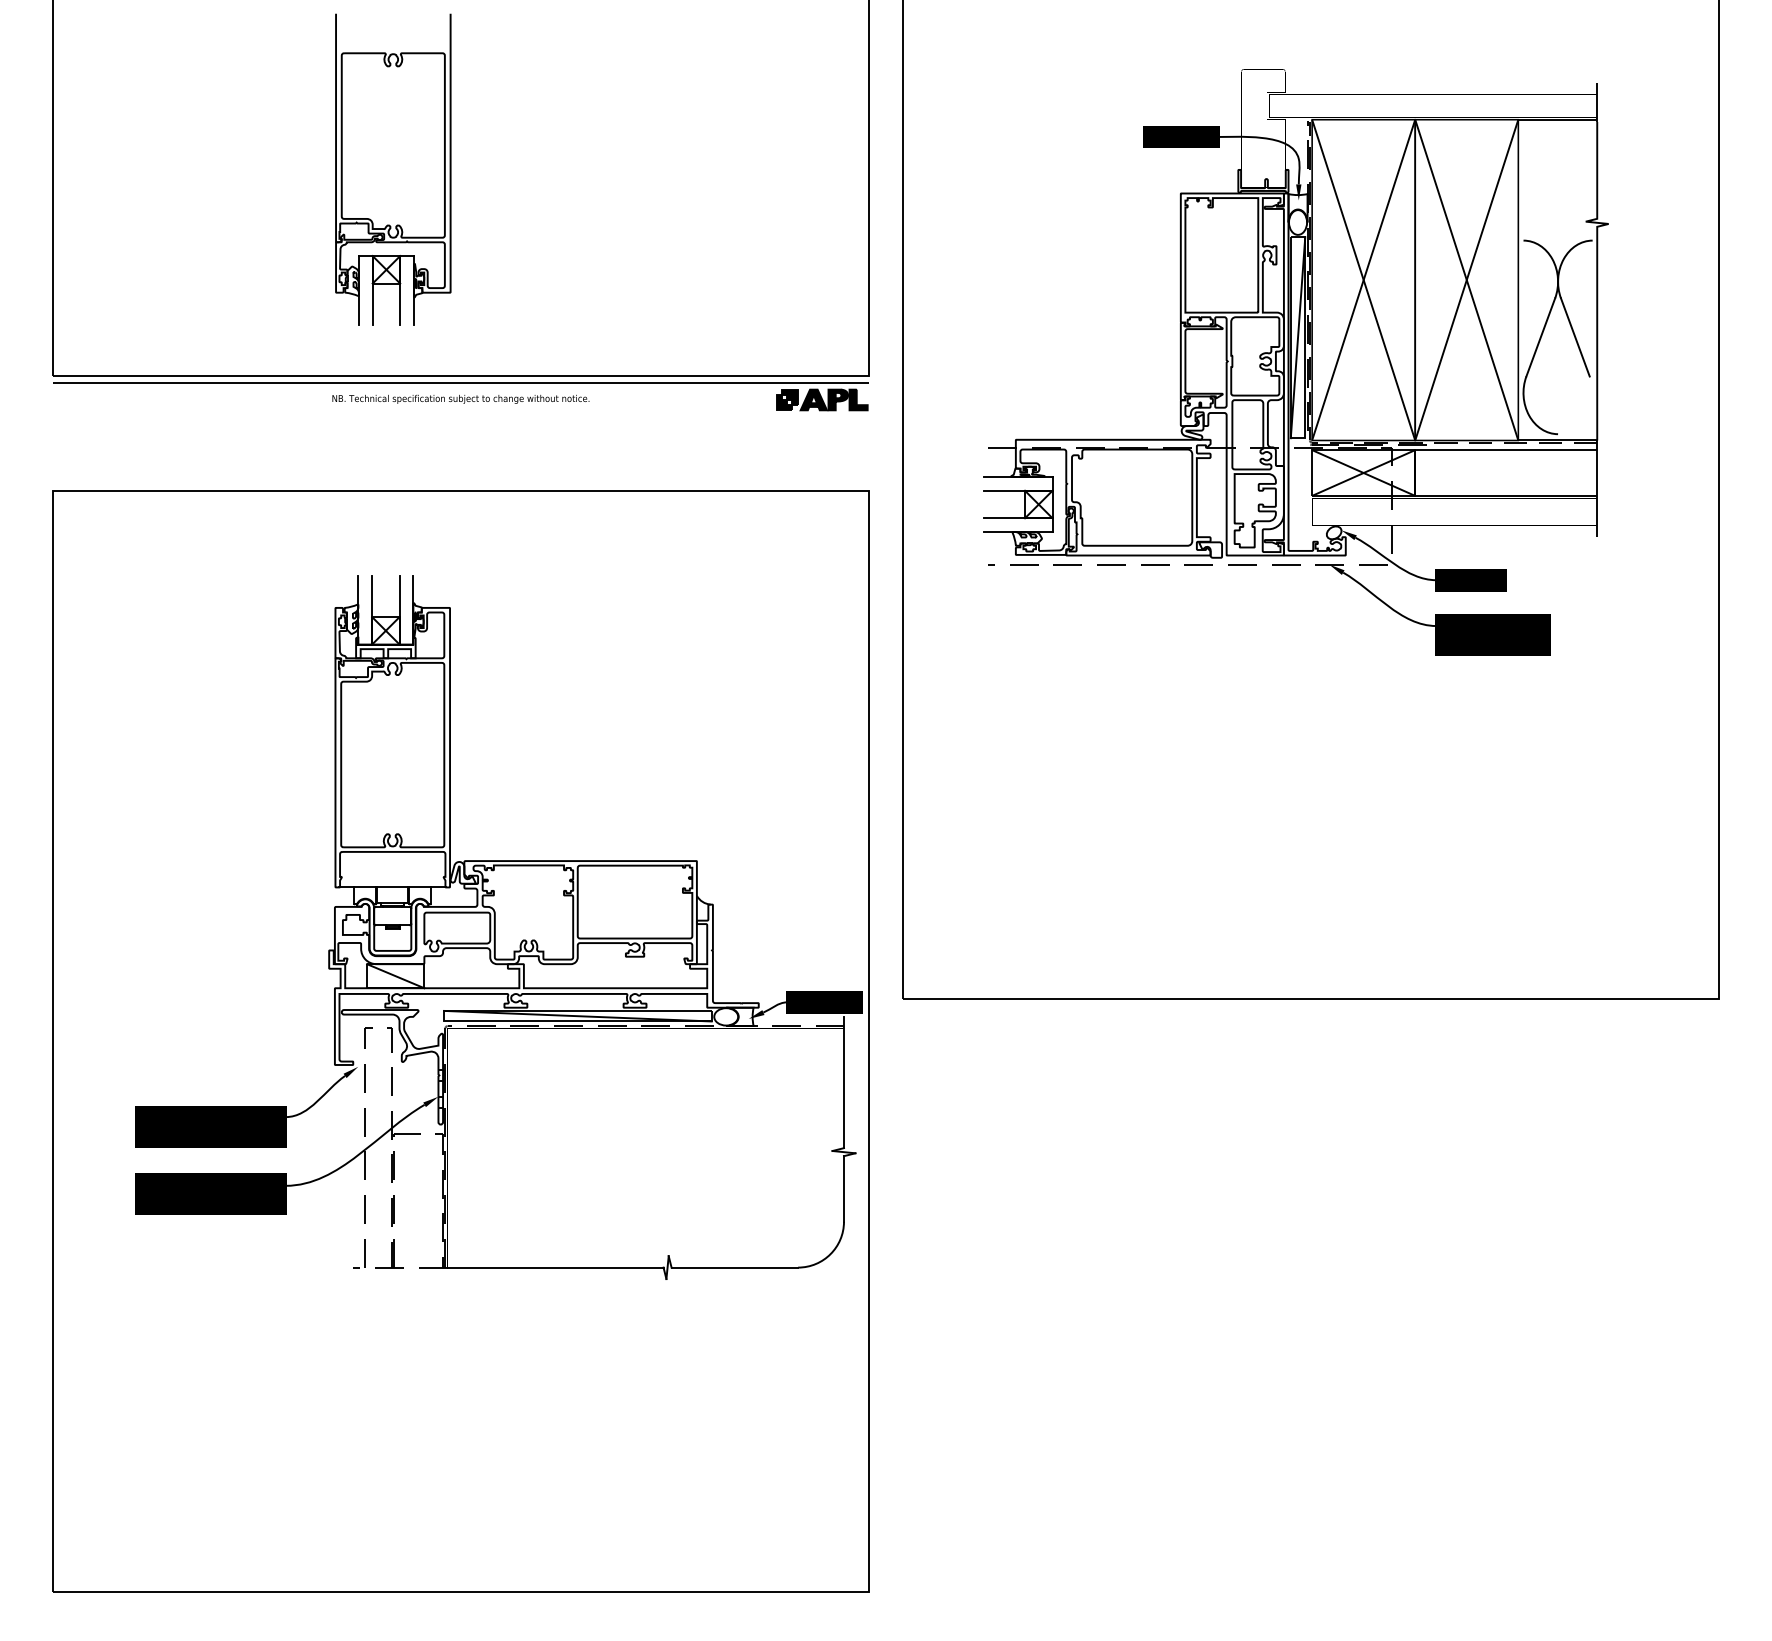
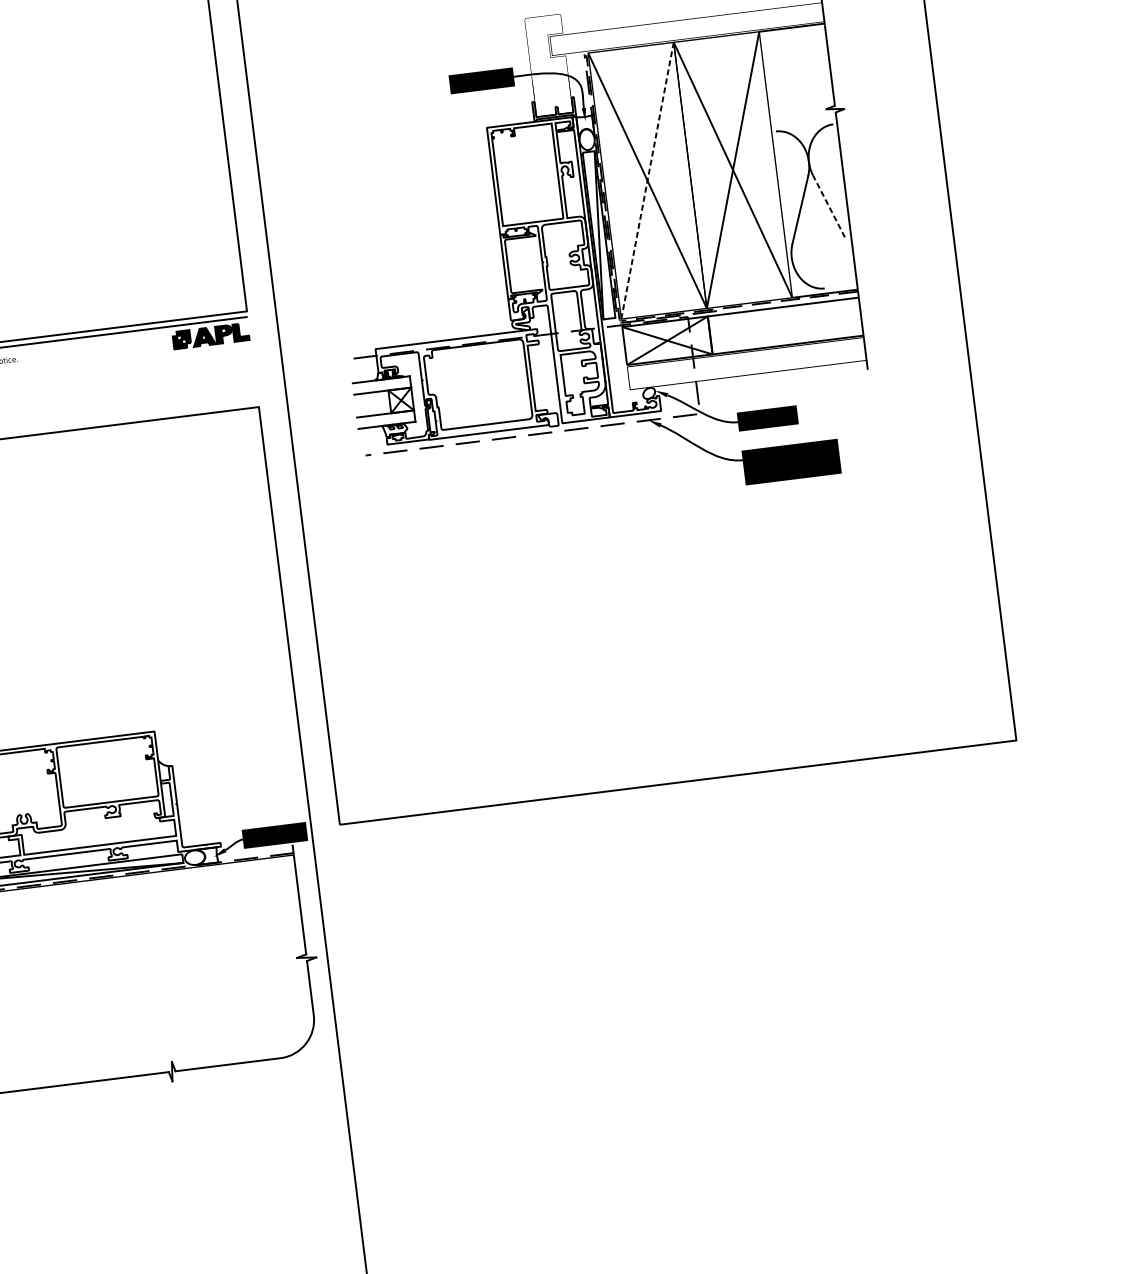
line: (1363, 279) -> (647, 180), solid -> dashed
line: (1575, 337) -> (829, 206), solid -> dashed

